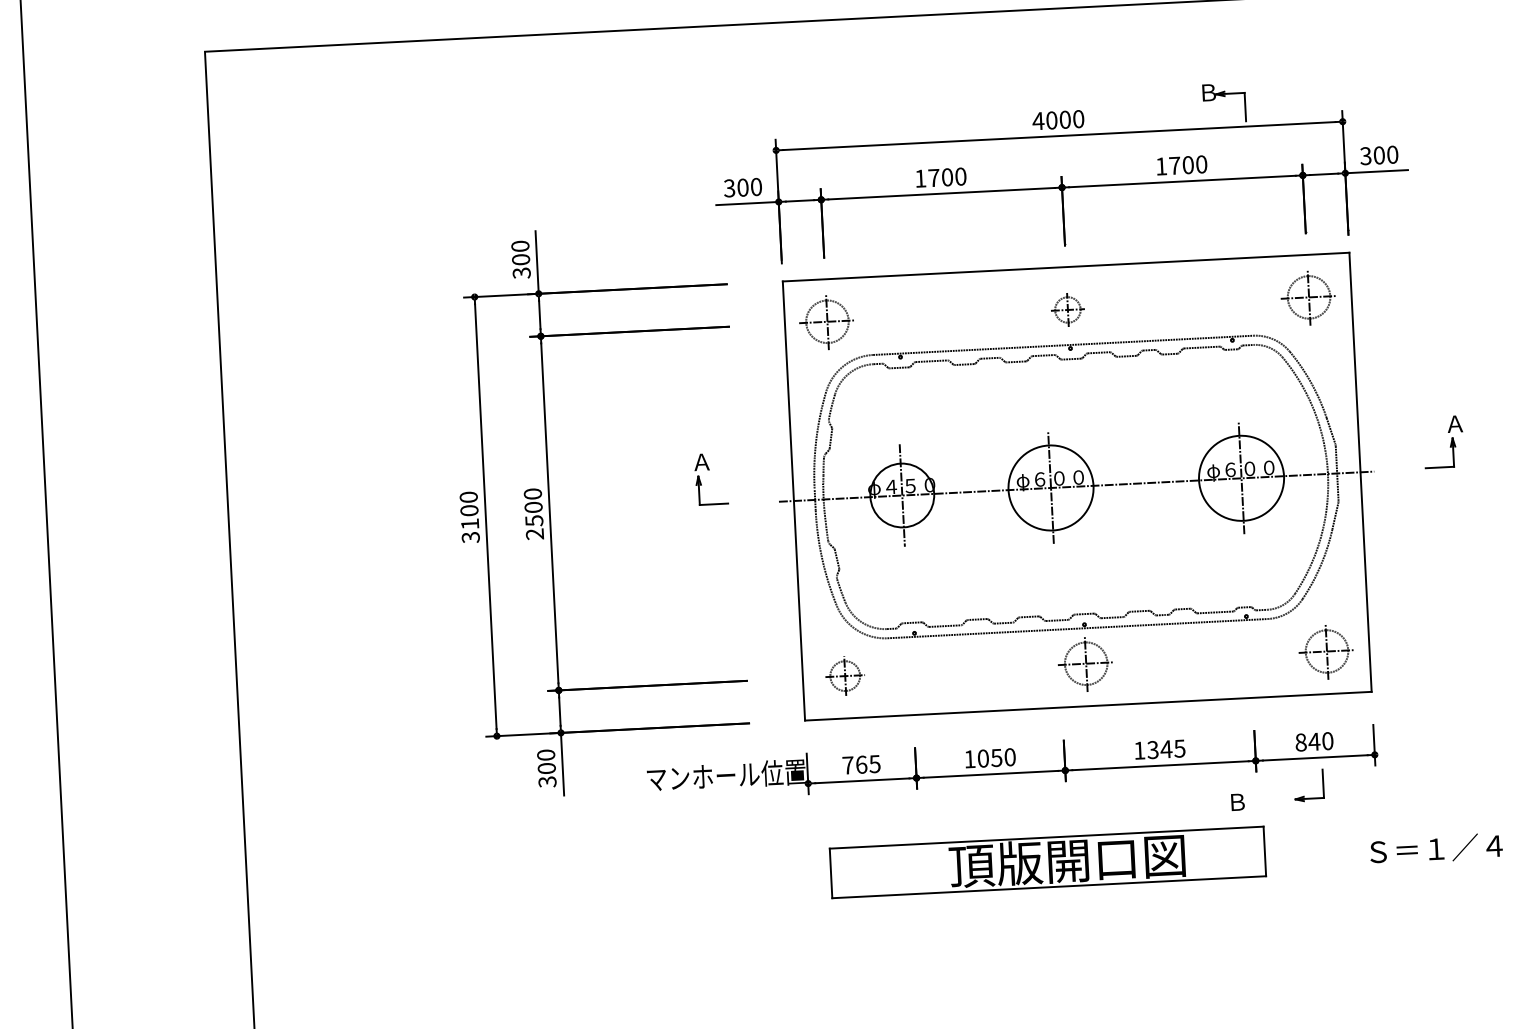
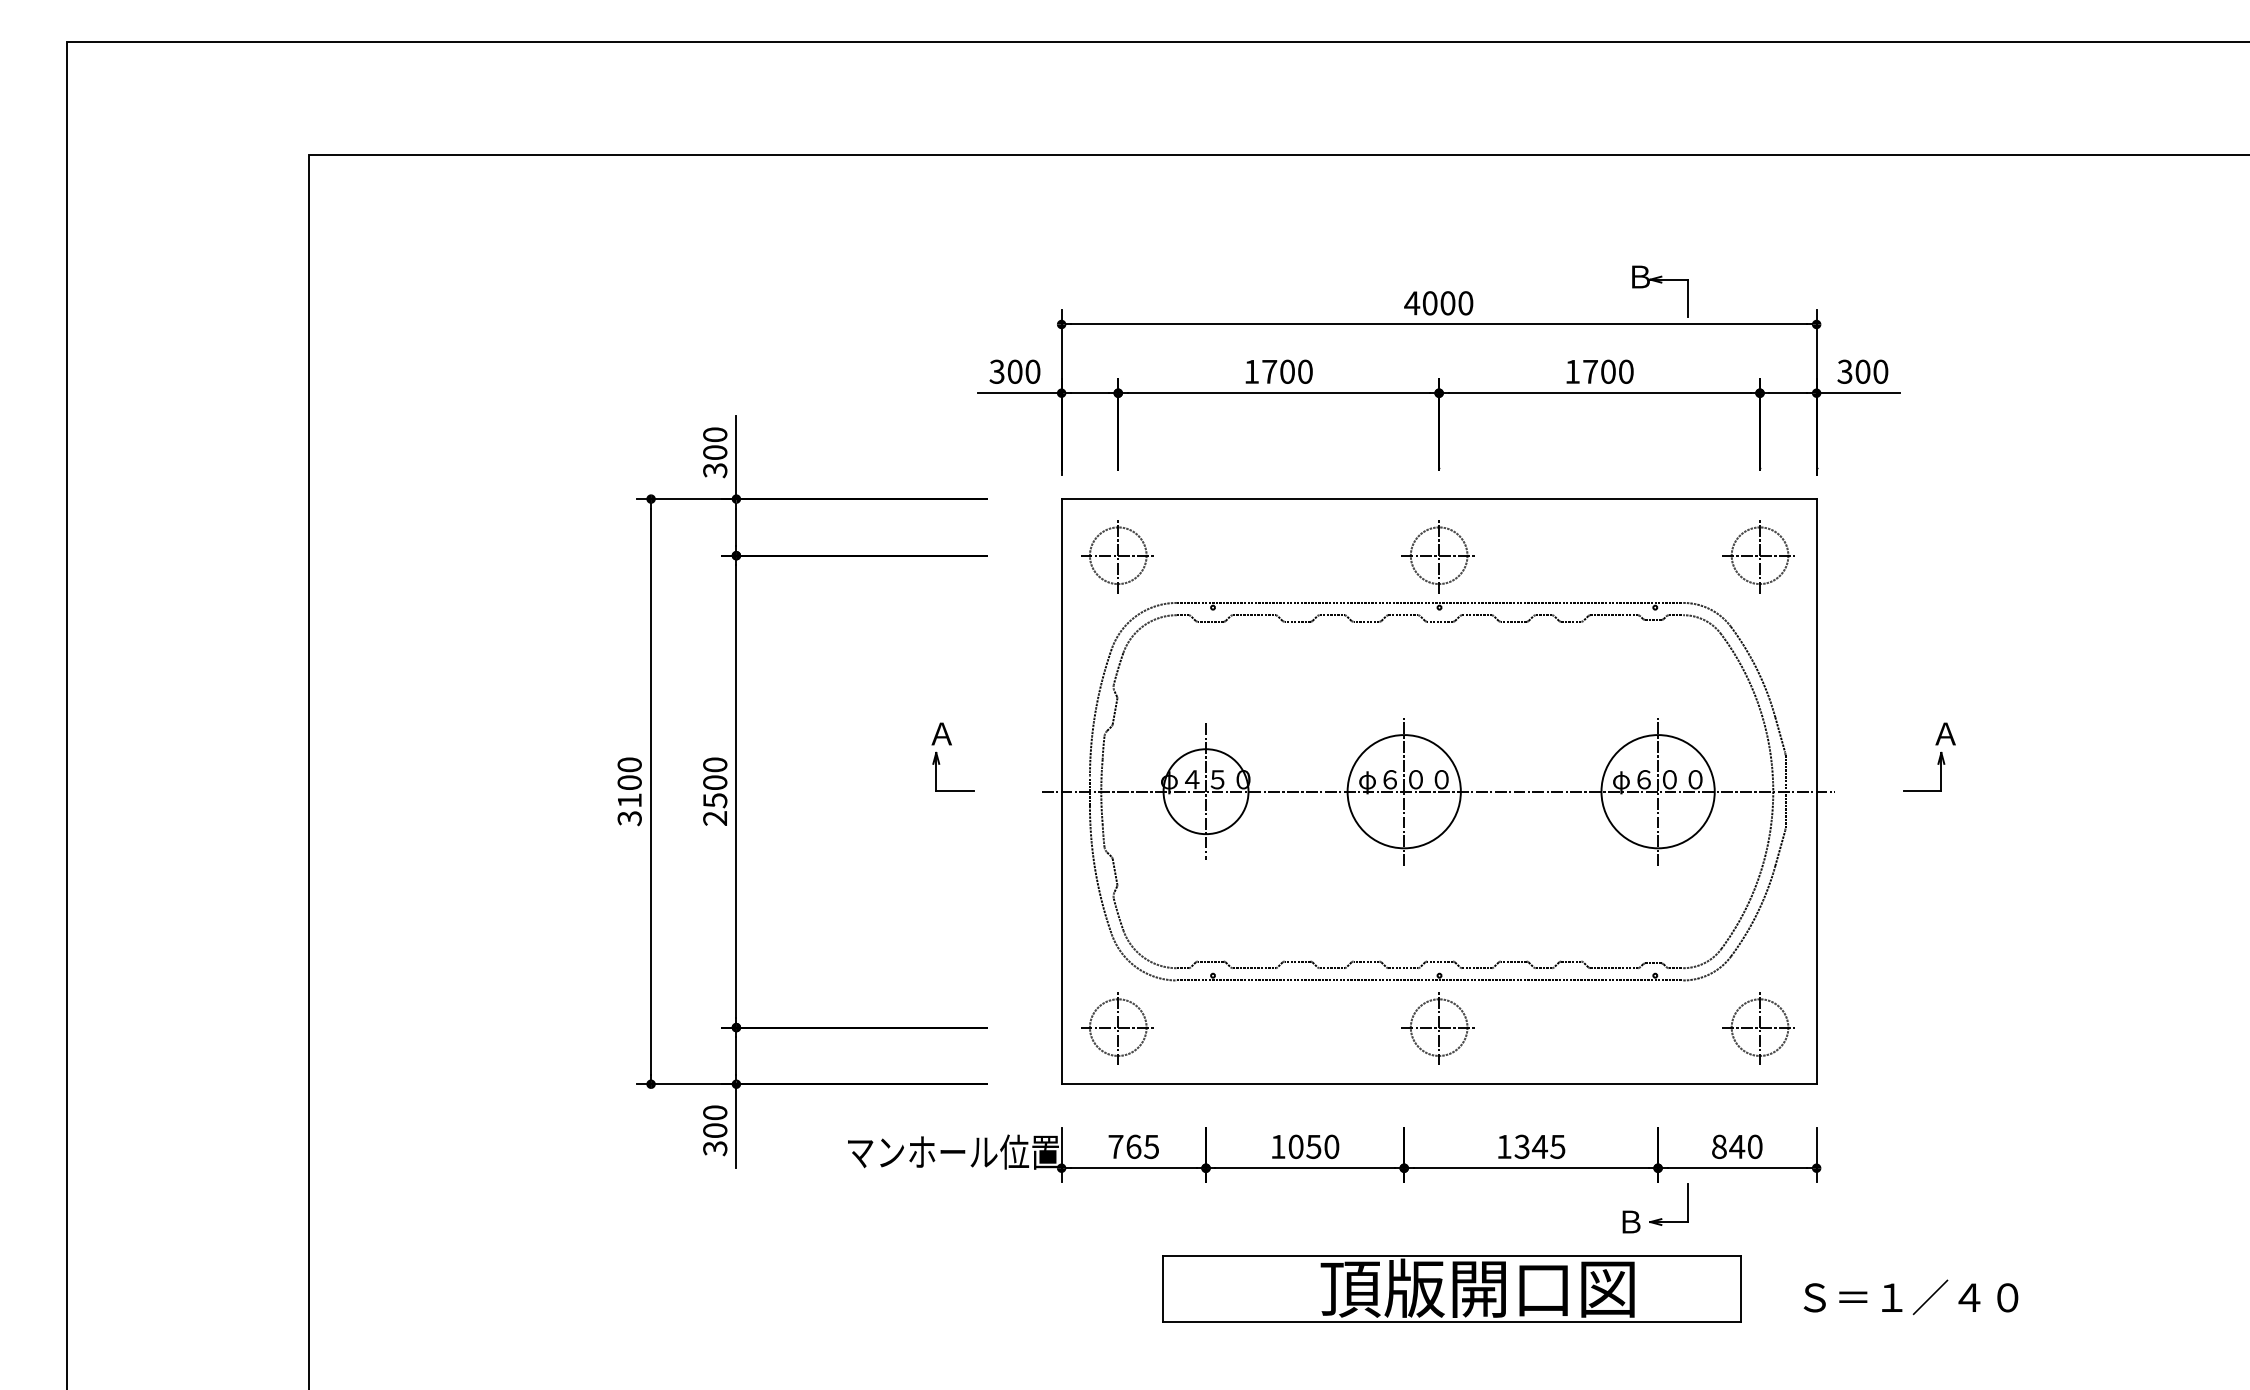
part: (1067, 310) -> (1437, 556), size x1.67
part: (844, 676) -> (1117, 1028), size x1.43
part: (1304, 796) -> (1662, 1218), moved
part: (1047, 861) -> (1451, 1288), moved

